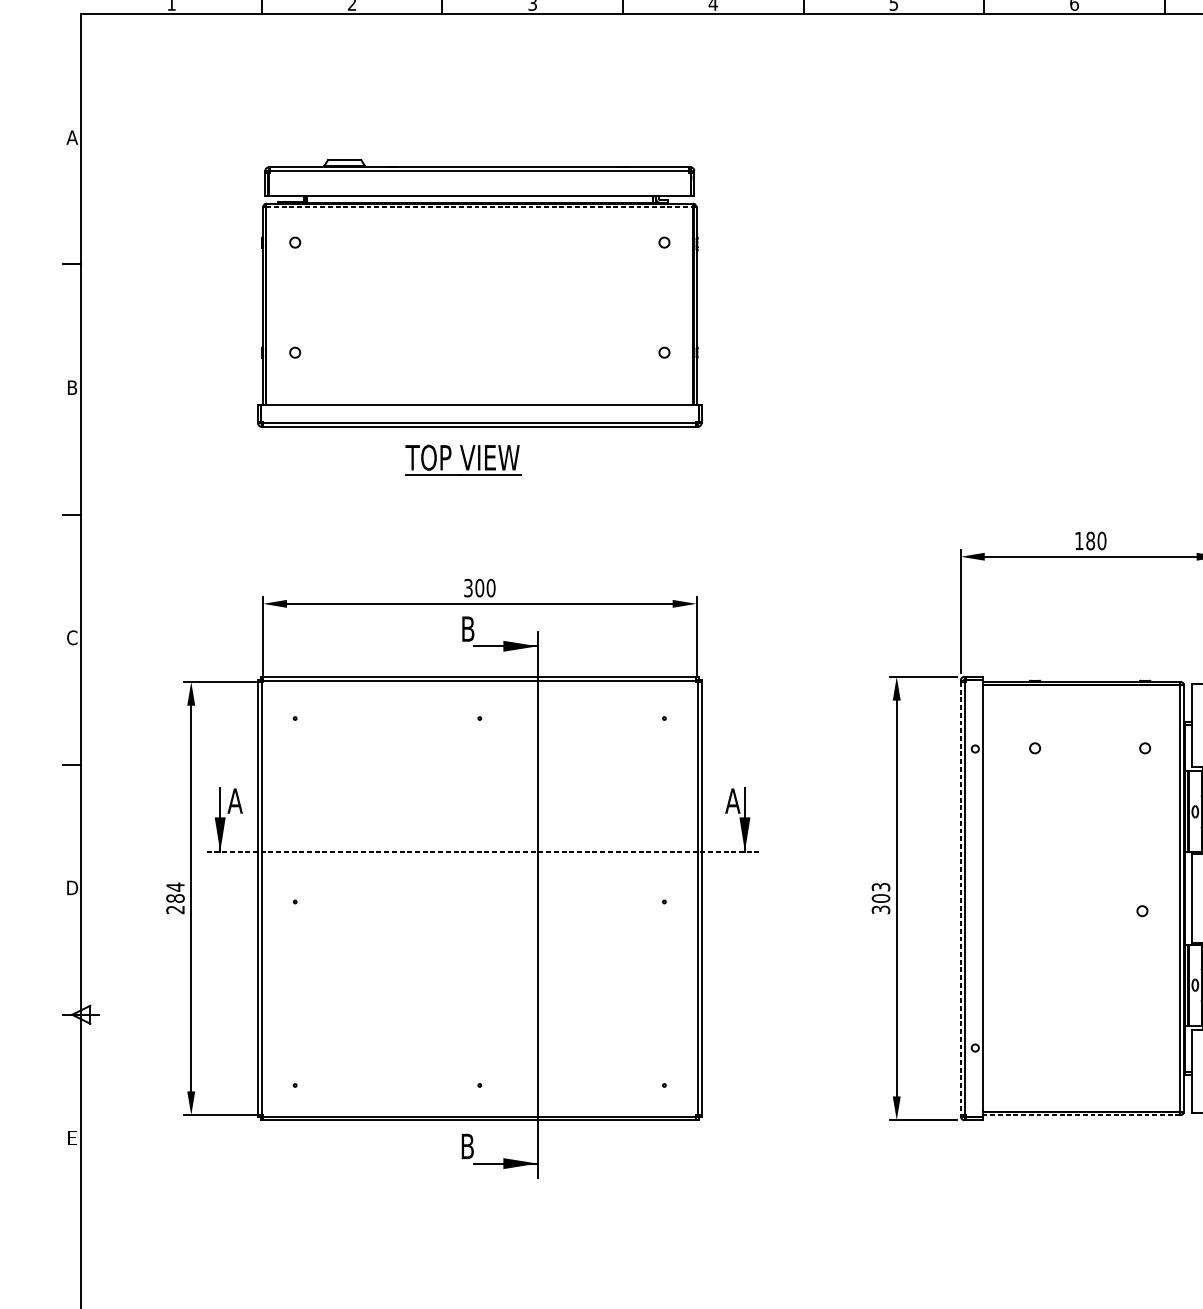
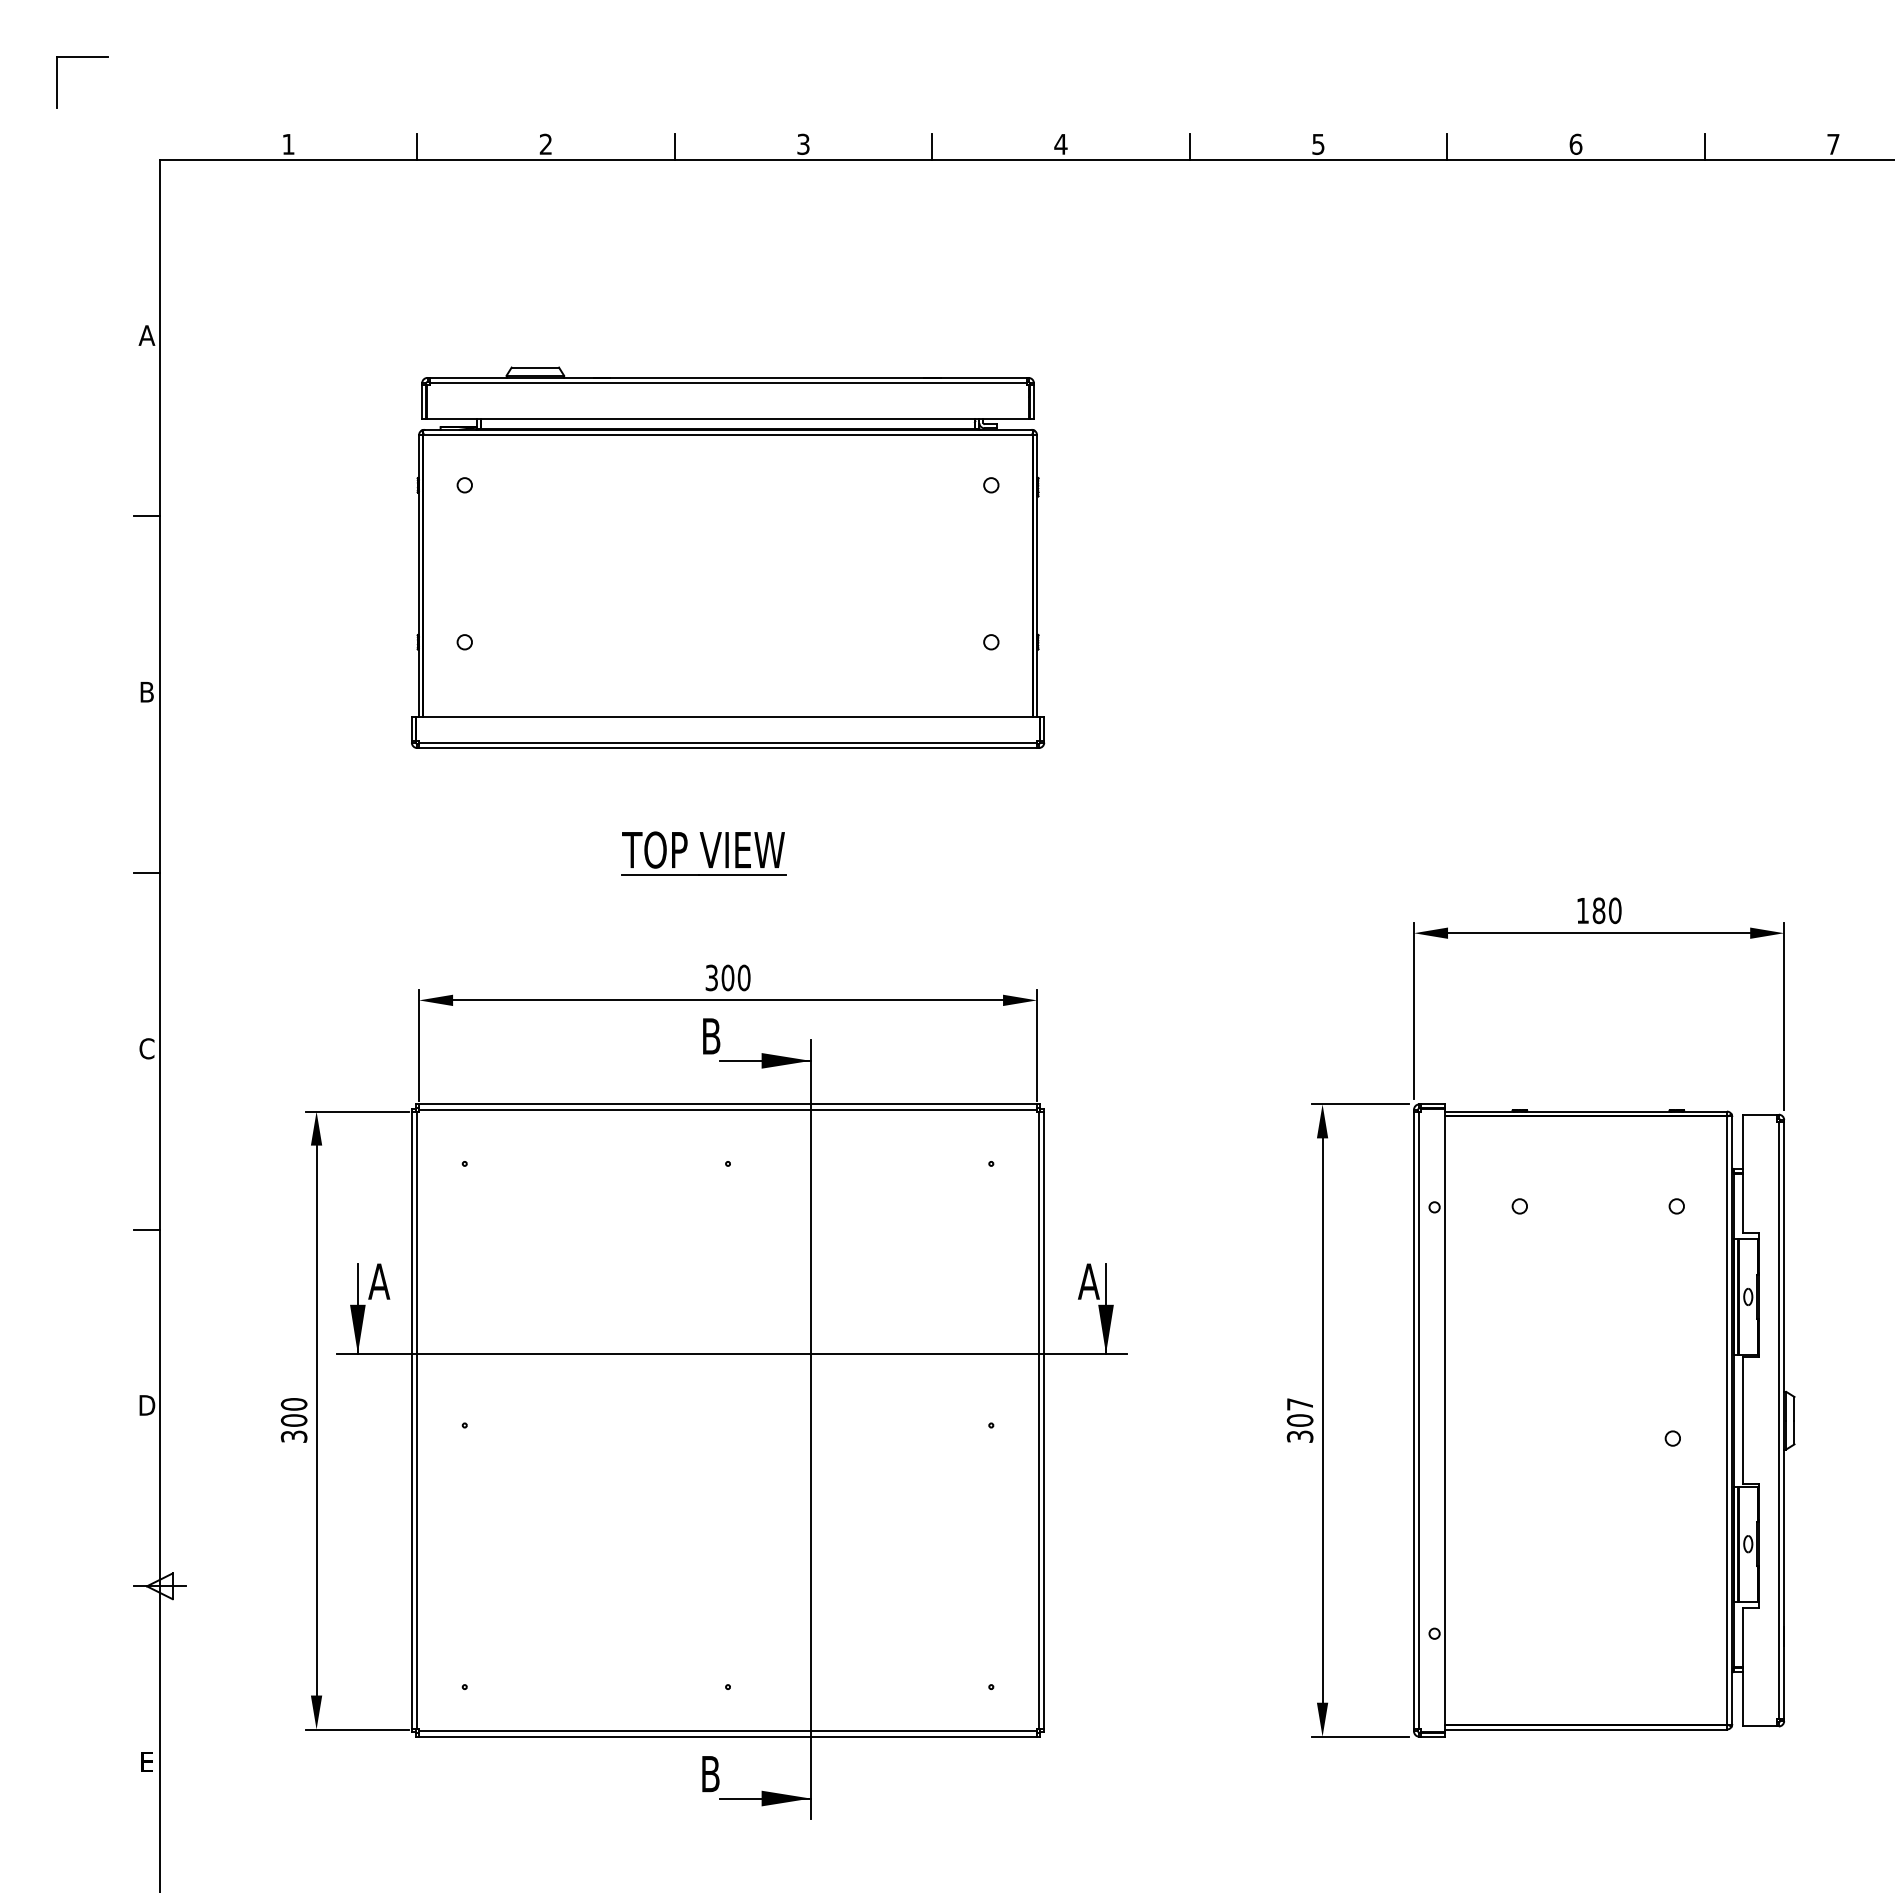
line: (480, 207) -> (728, 435), dashed -> solid
part: (462, 460) -> (703, 853), moved
line: (482, 851) -> (731, 1353), dashed -> solid
text: (880, 887) -> (1299, 1404), 303 -> 307
text: (175, 897) -> (293, 1419), 284 -> 300
line: (961, 898) -> (1414, 1420), dashed -> solid
line: (1081, 1115) -> (1585, 1729), dashed -> solid

